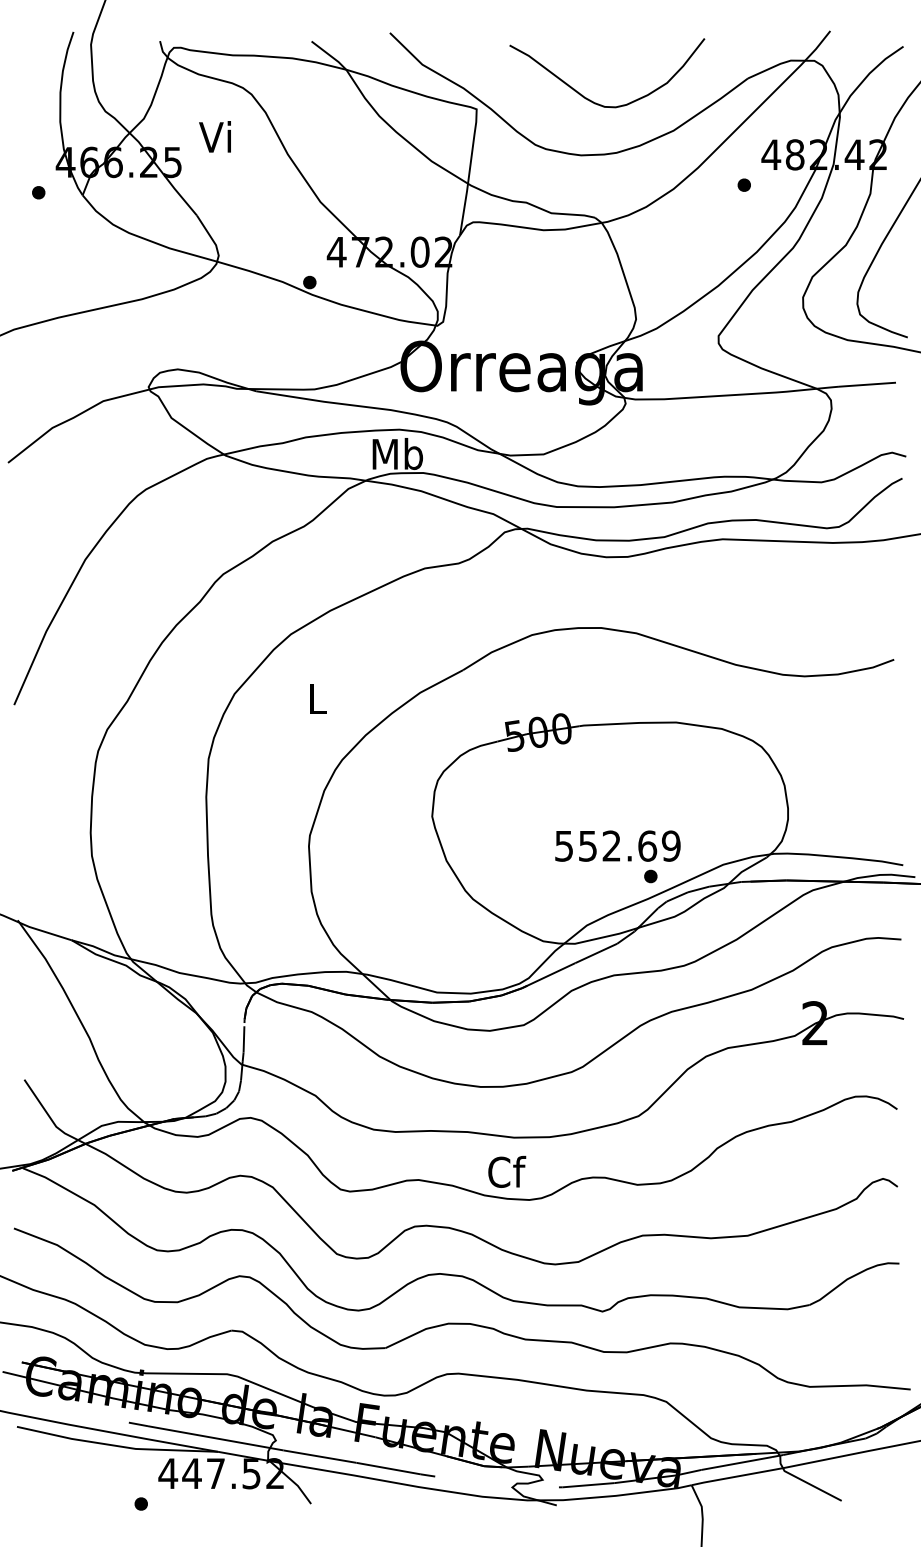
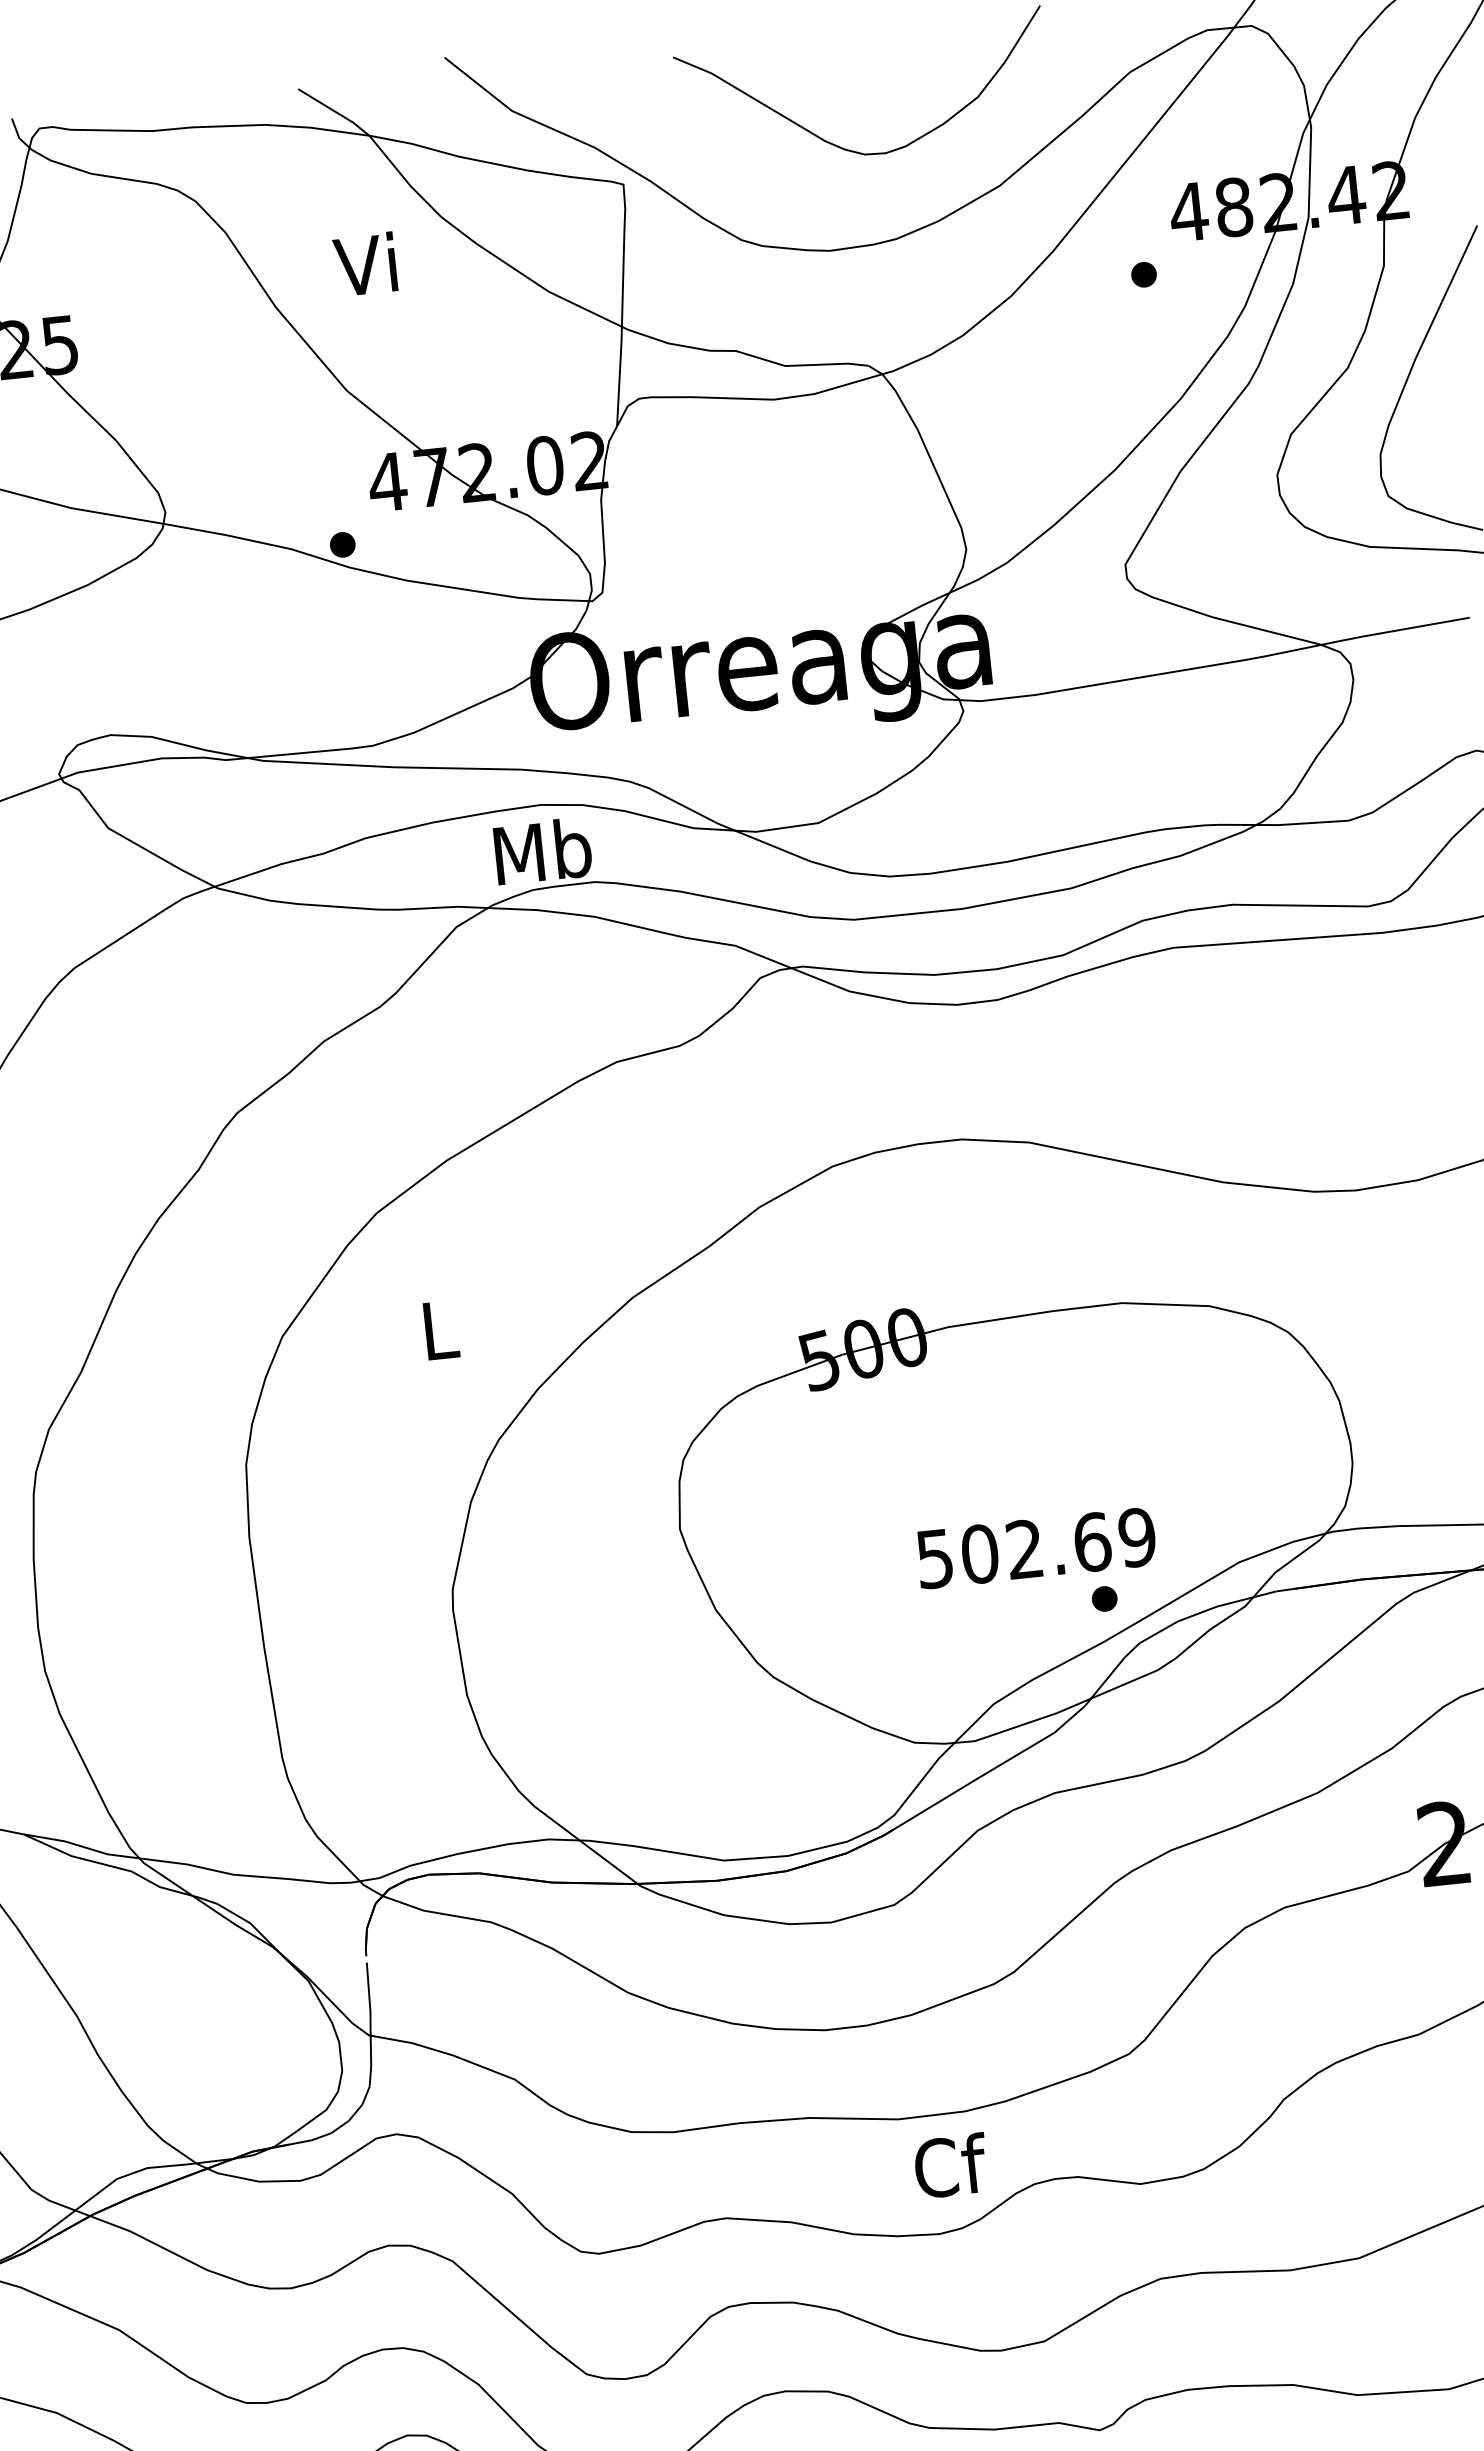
text: (214, 136) -> (364, 263), moved
text: (587, 845) -> (978, 1552), 552.69 -> 502.69
text: (507, 1171) -> (951, 2165), moved

